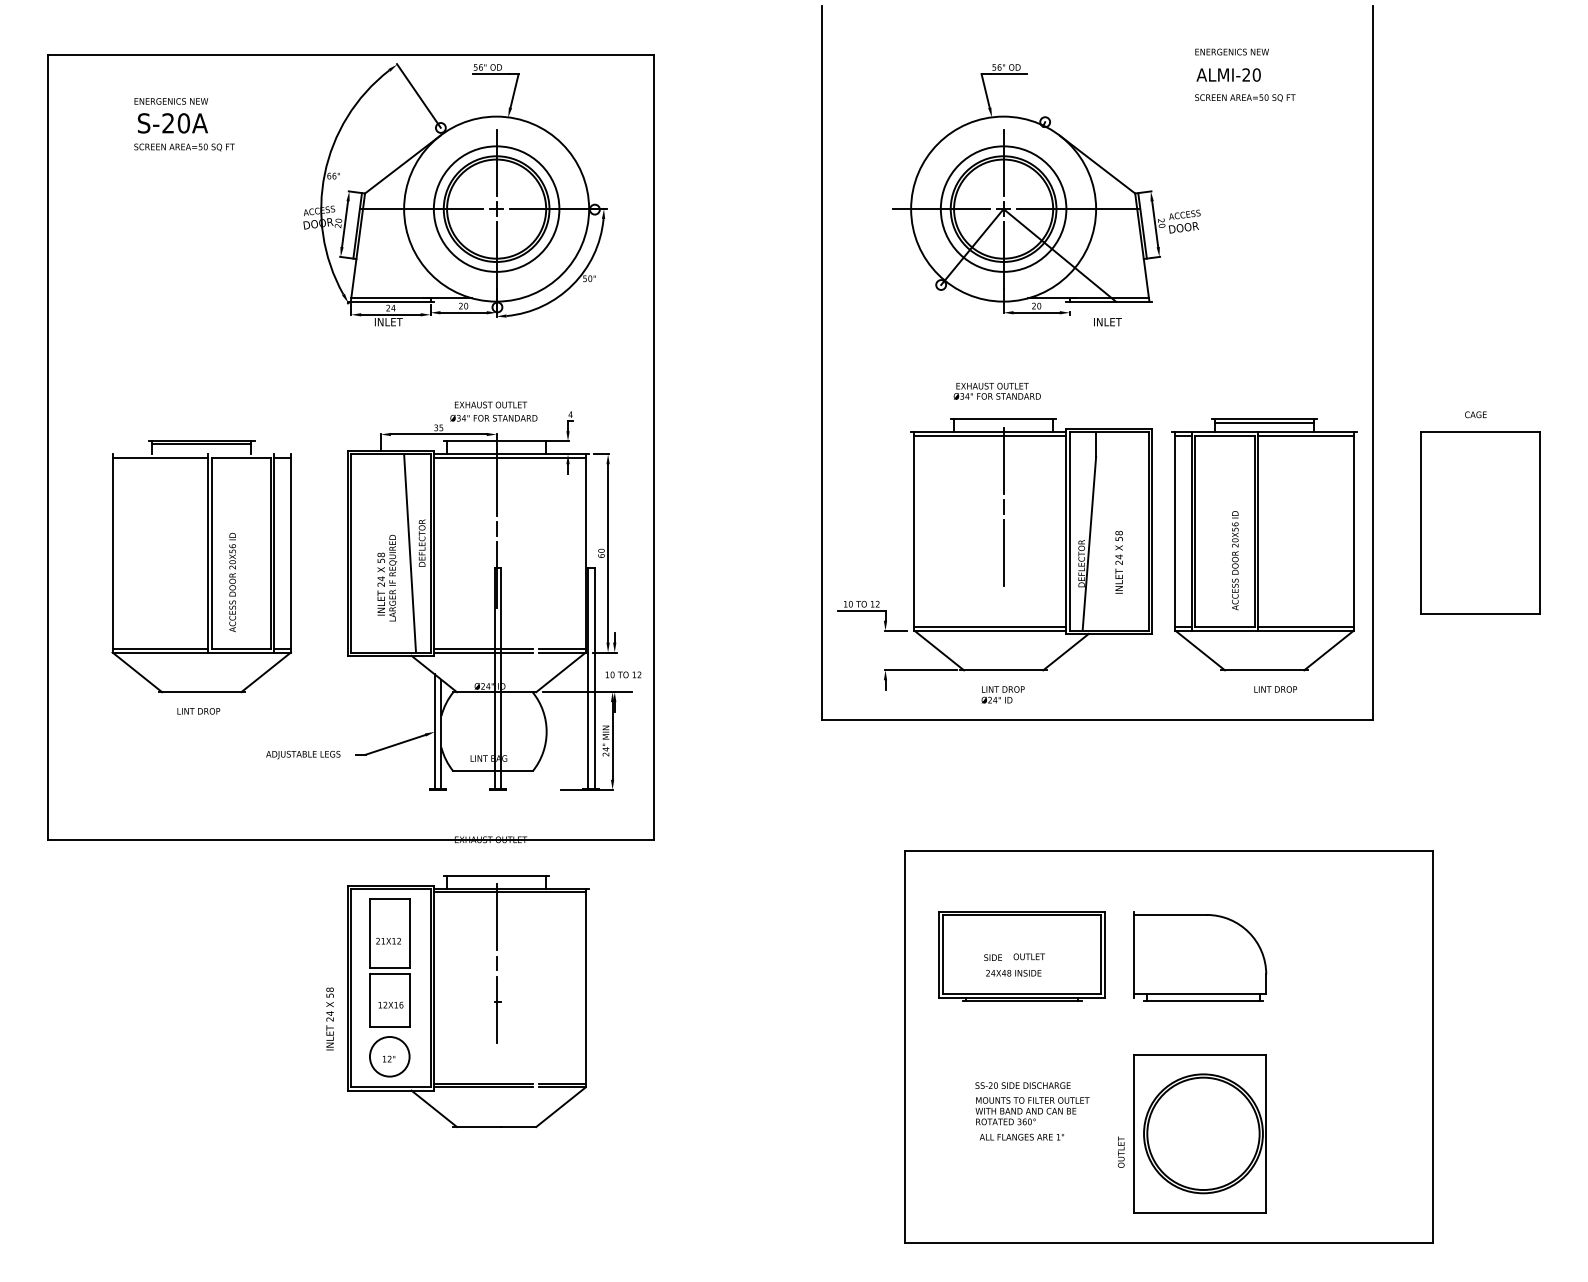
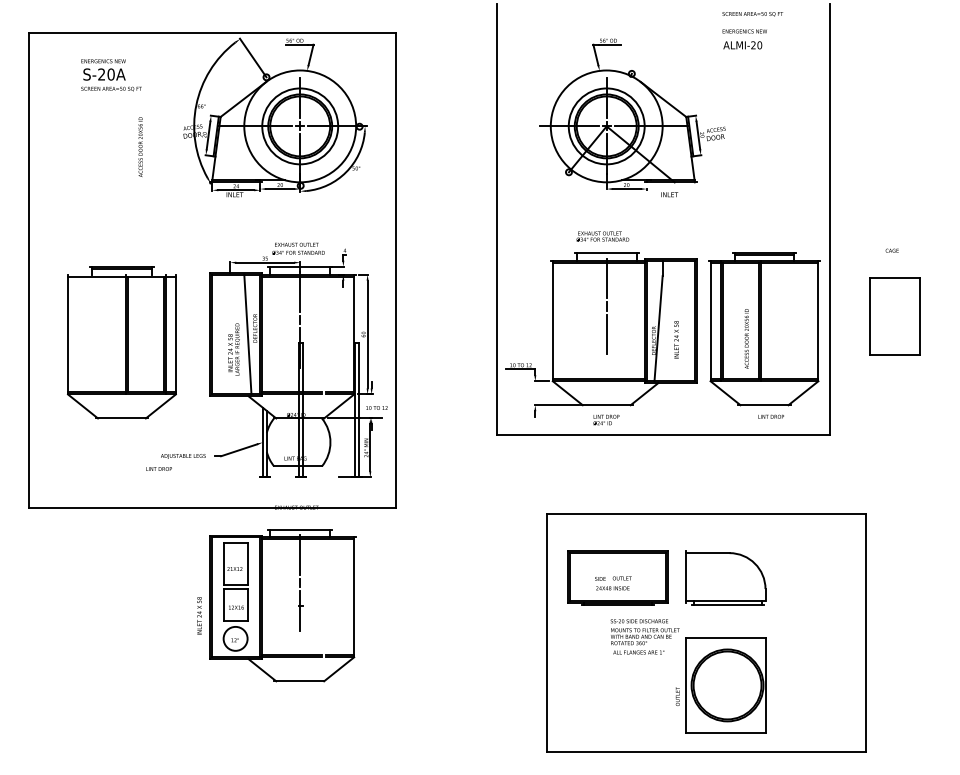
text: (1244, 98) -> (752, 14), moved
part: (1479, 521) -> (894, 315), size x0.7
text: (232, 581) -> (140, 146), moved
text: (197, 710) -> (158, 468), moved
text: (1031, 1110) -> (644, 636), moved

